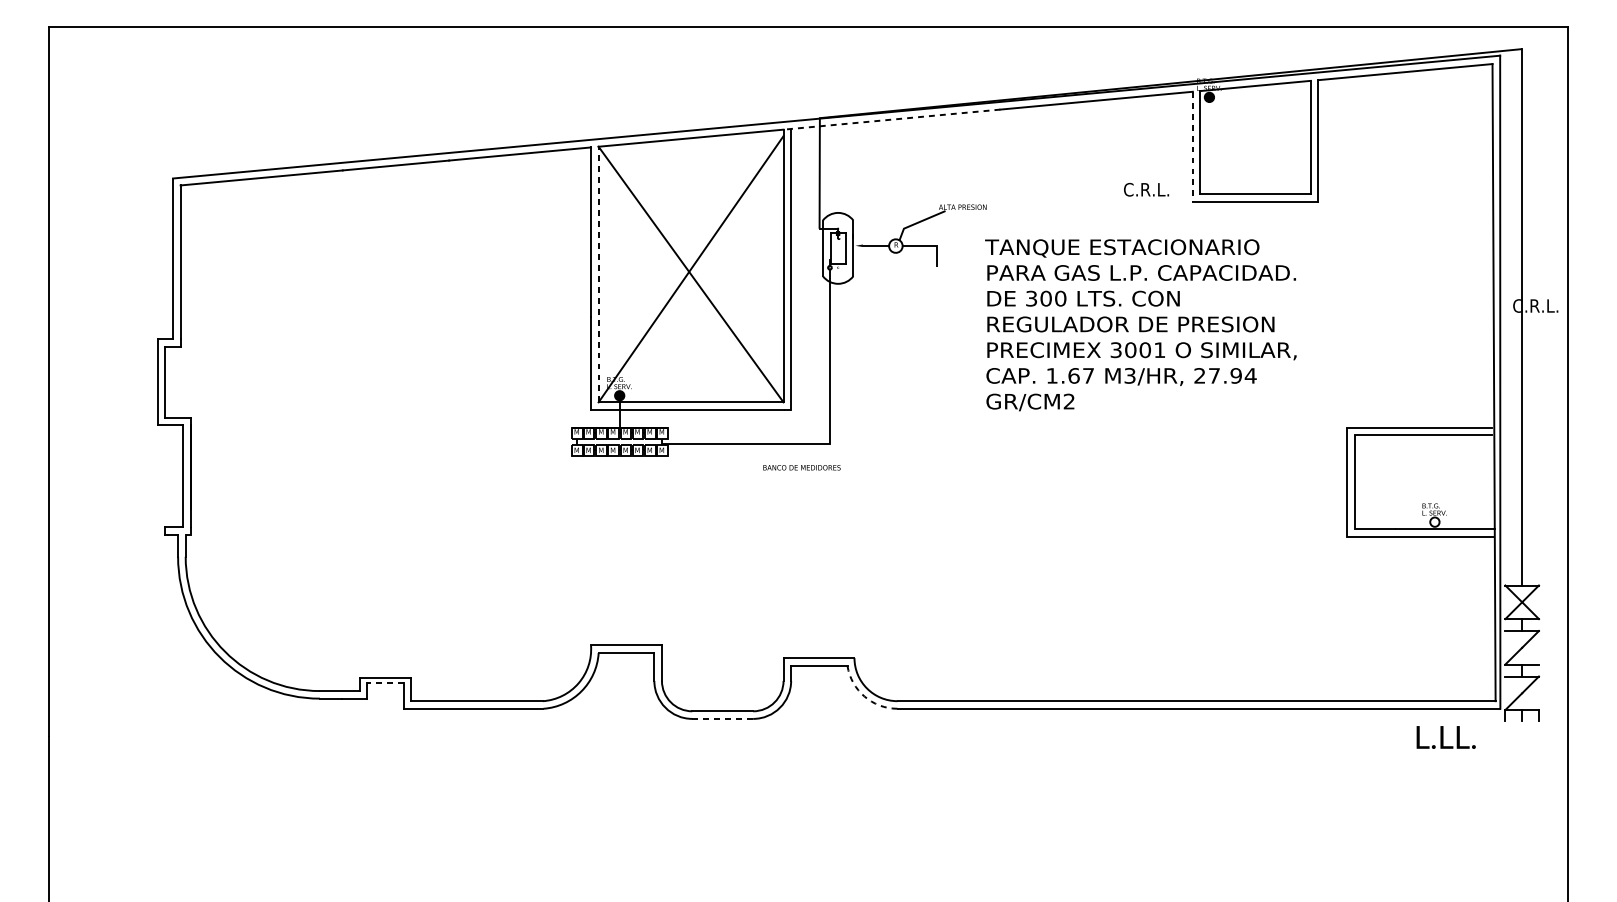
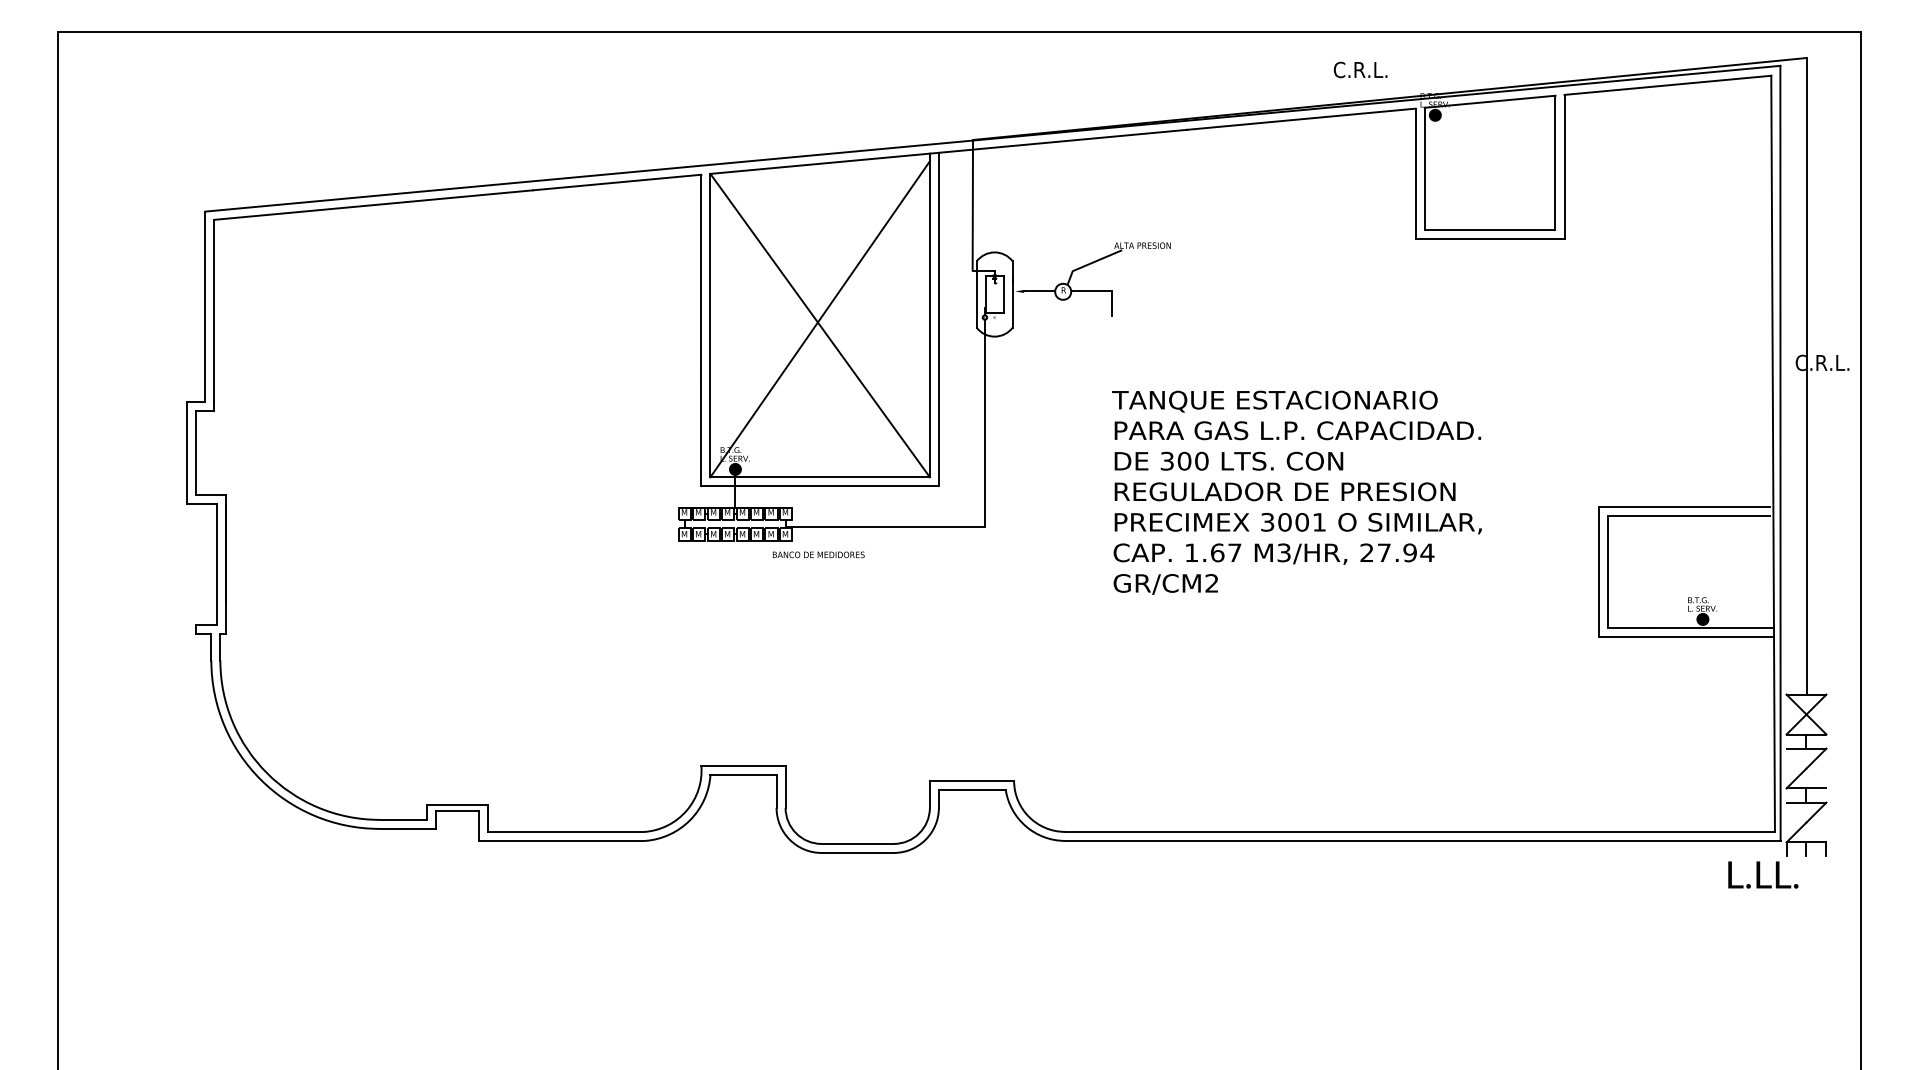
line: (891, 119) -> (1058, 141), dashed -> solid
line: (1192, 147) -> (1415, 174), dashed -> solid
text: (1146, 189) -> (1360, 69), moved
line: (598, 274) -> (710, 325), dashed -> solid
text: (1140, 325) -> (1296, 492), moved
text: (801, 467) -> (818, 554), moved
fill: (1434, 522) -> (1702, 619), added
line: (384, 683) -> (456, 810), dashed -> solid
arc: (864, 696) -> (1026, 826), dashed -> solid
line: (722, 718) -> (857, 852), dashed -> solid
text: (1446, 737) -> (1763, 874), moved

